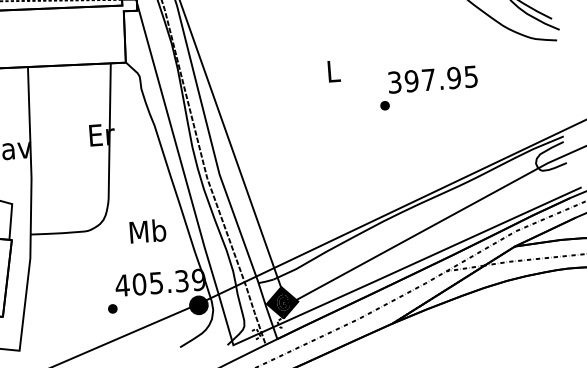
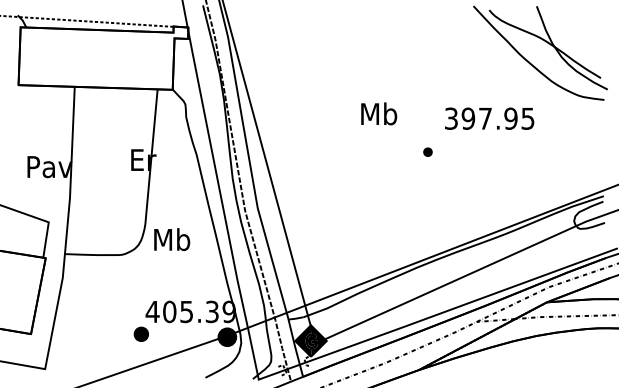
text: (333, 70) -> (379, 113), L -> Mb
text: (432, 79) -> (489, 118), moved
text: (148, 231) -> (172, 239), moved
part: (112, 309) -> (140, 334), size x1.6

